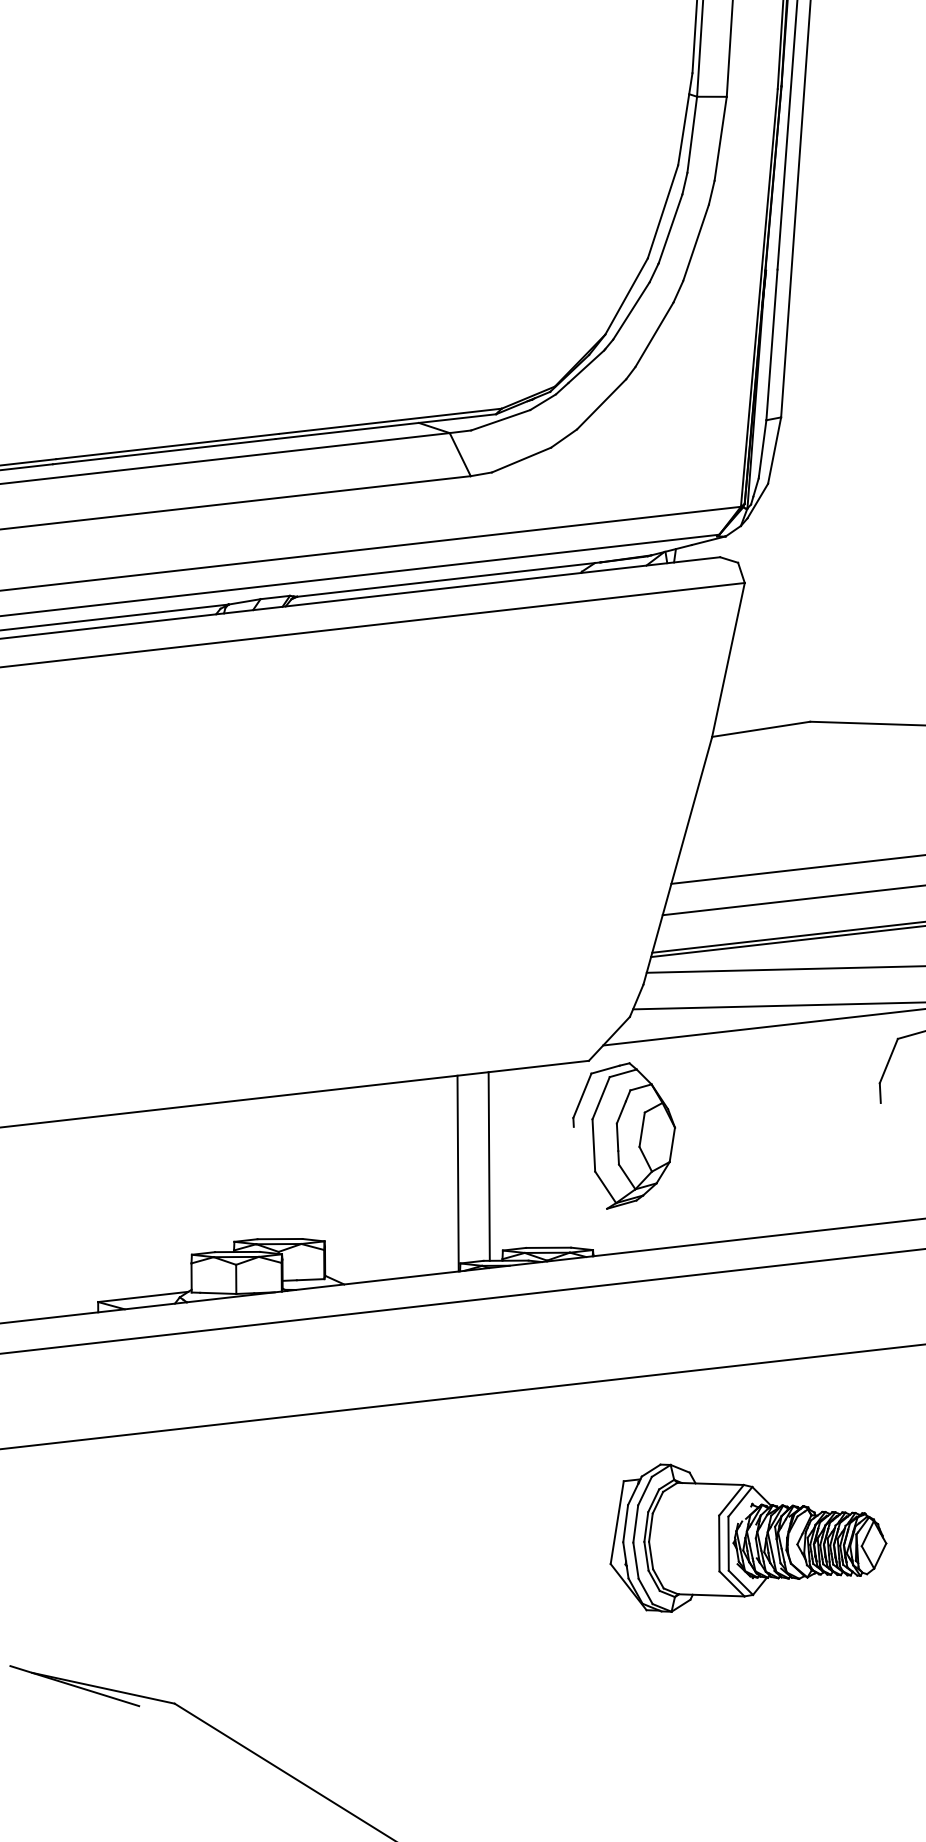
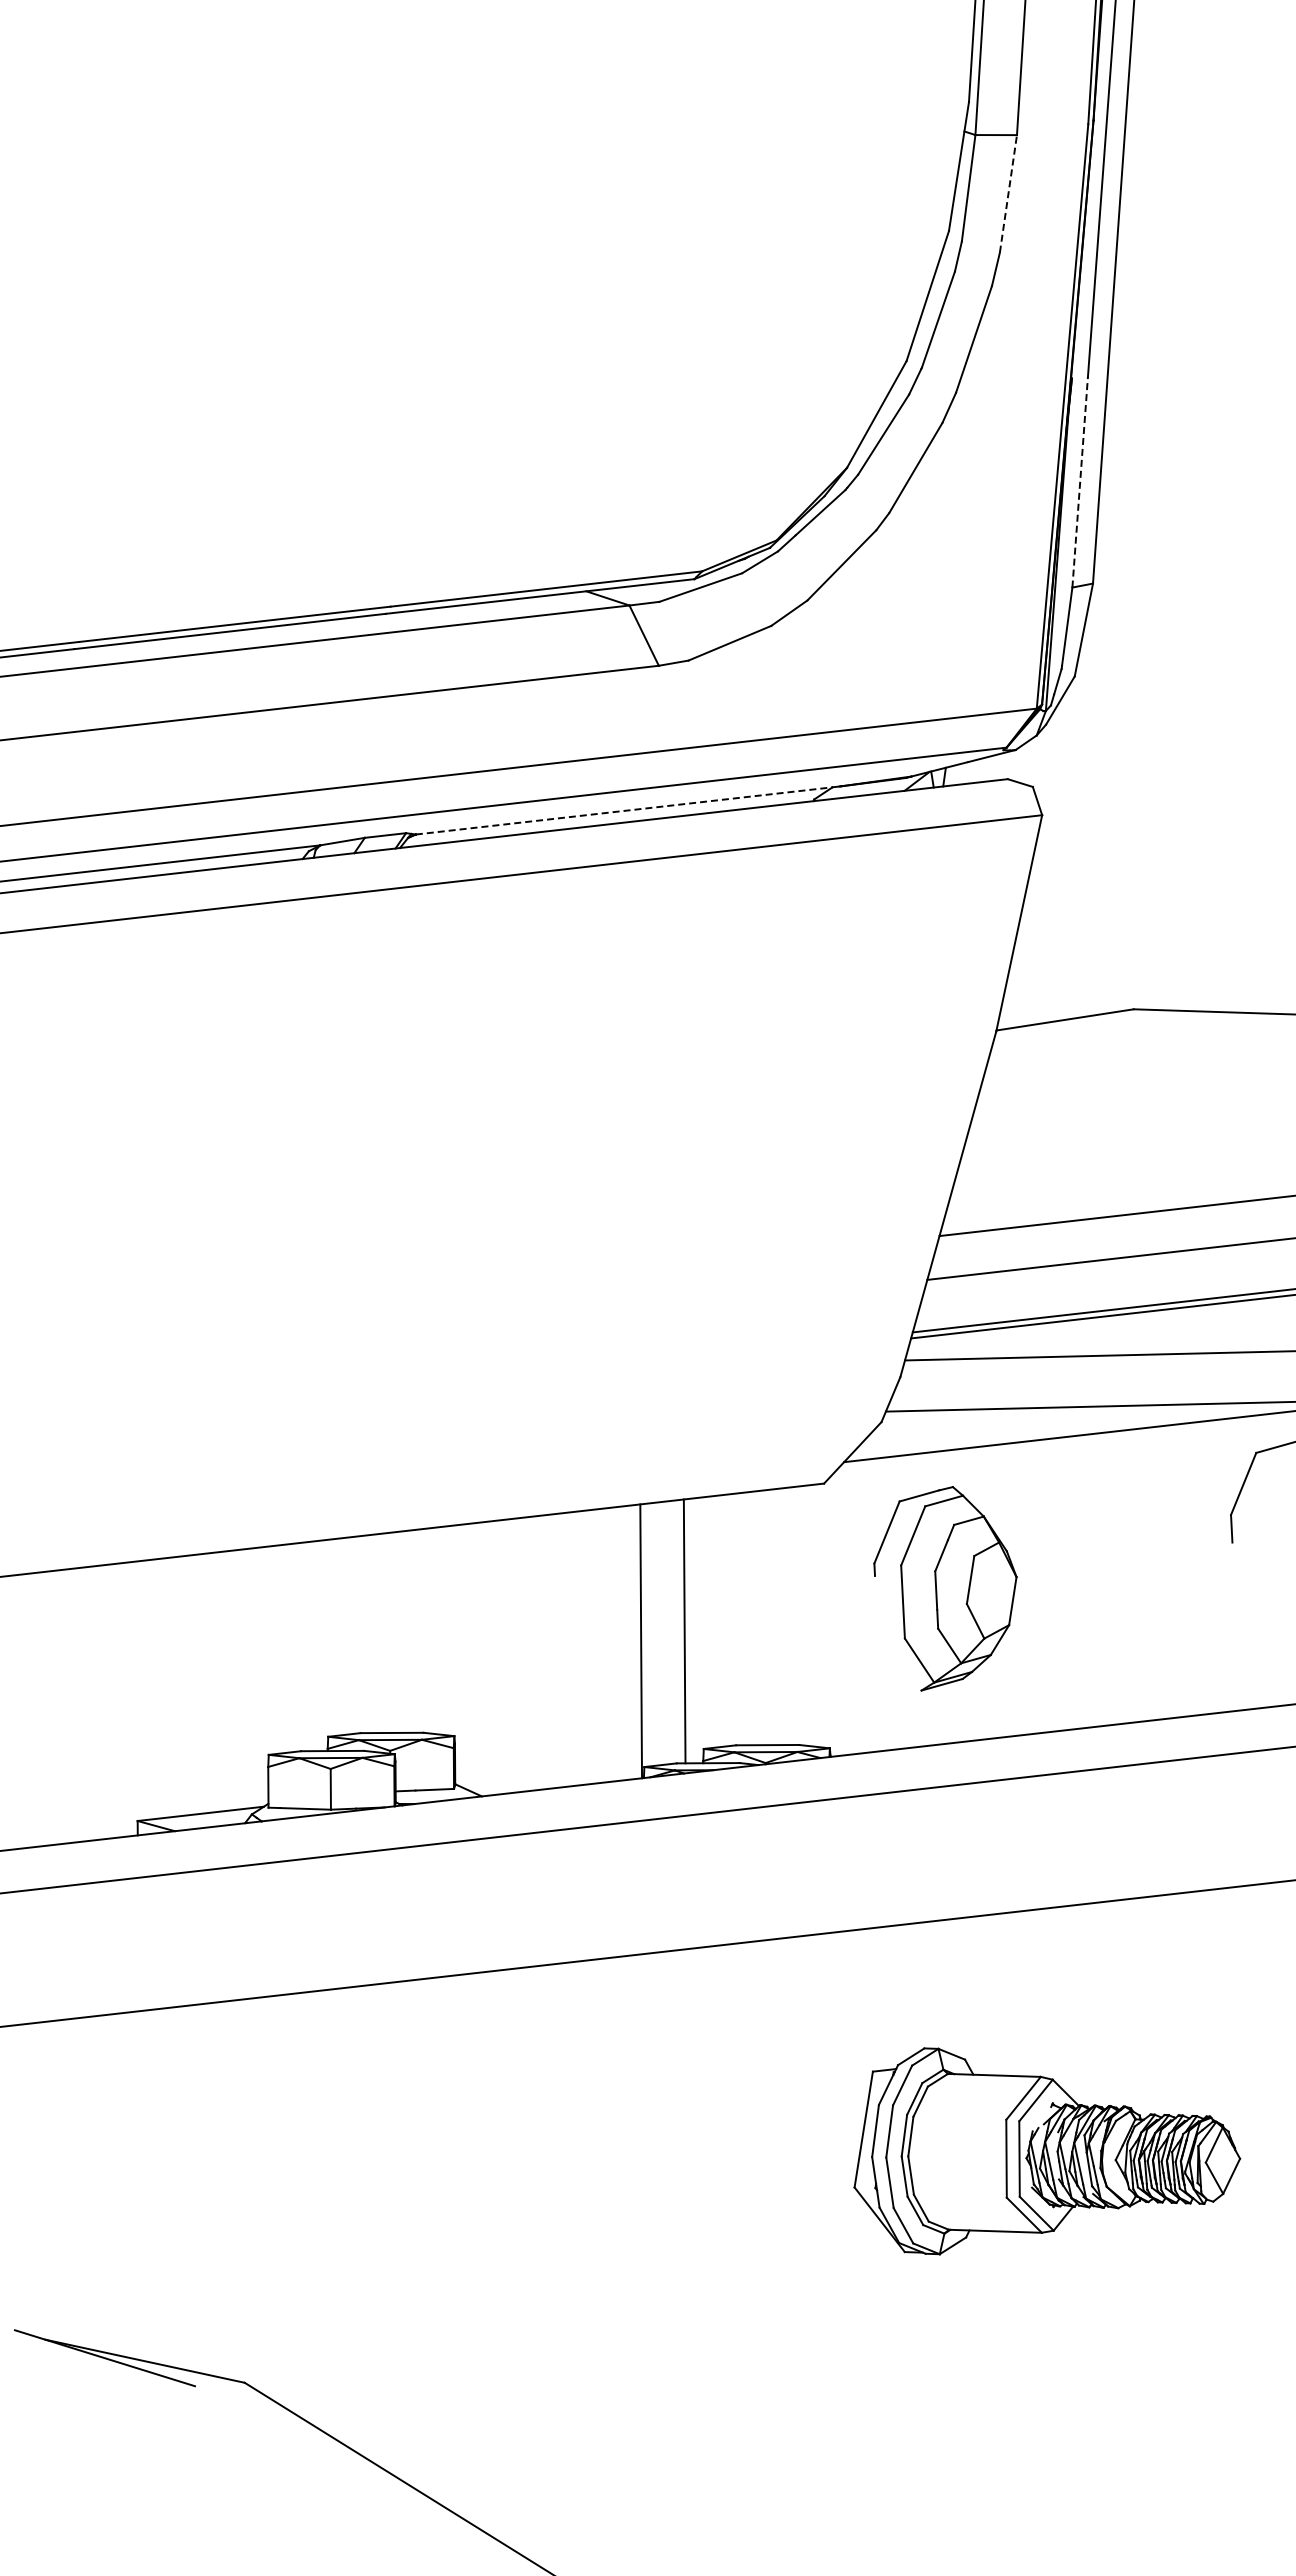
line: (720, 138) -> (1008, 193), solid -> dashed
line: (772, 345) -> (1080, 482), solid -> dashed
line: (446, 579) -> (624, 810), solid -> dashed
part: (624, 1135) -> (945, 1588), moved

